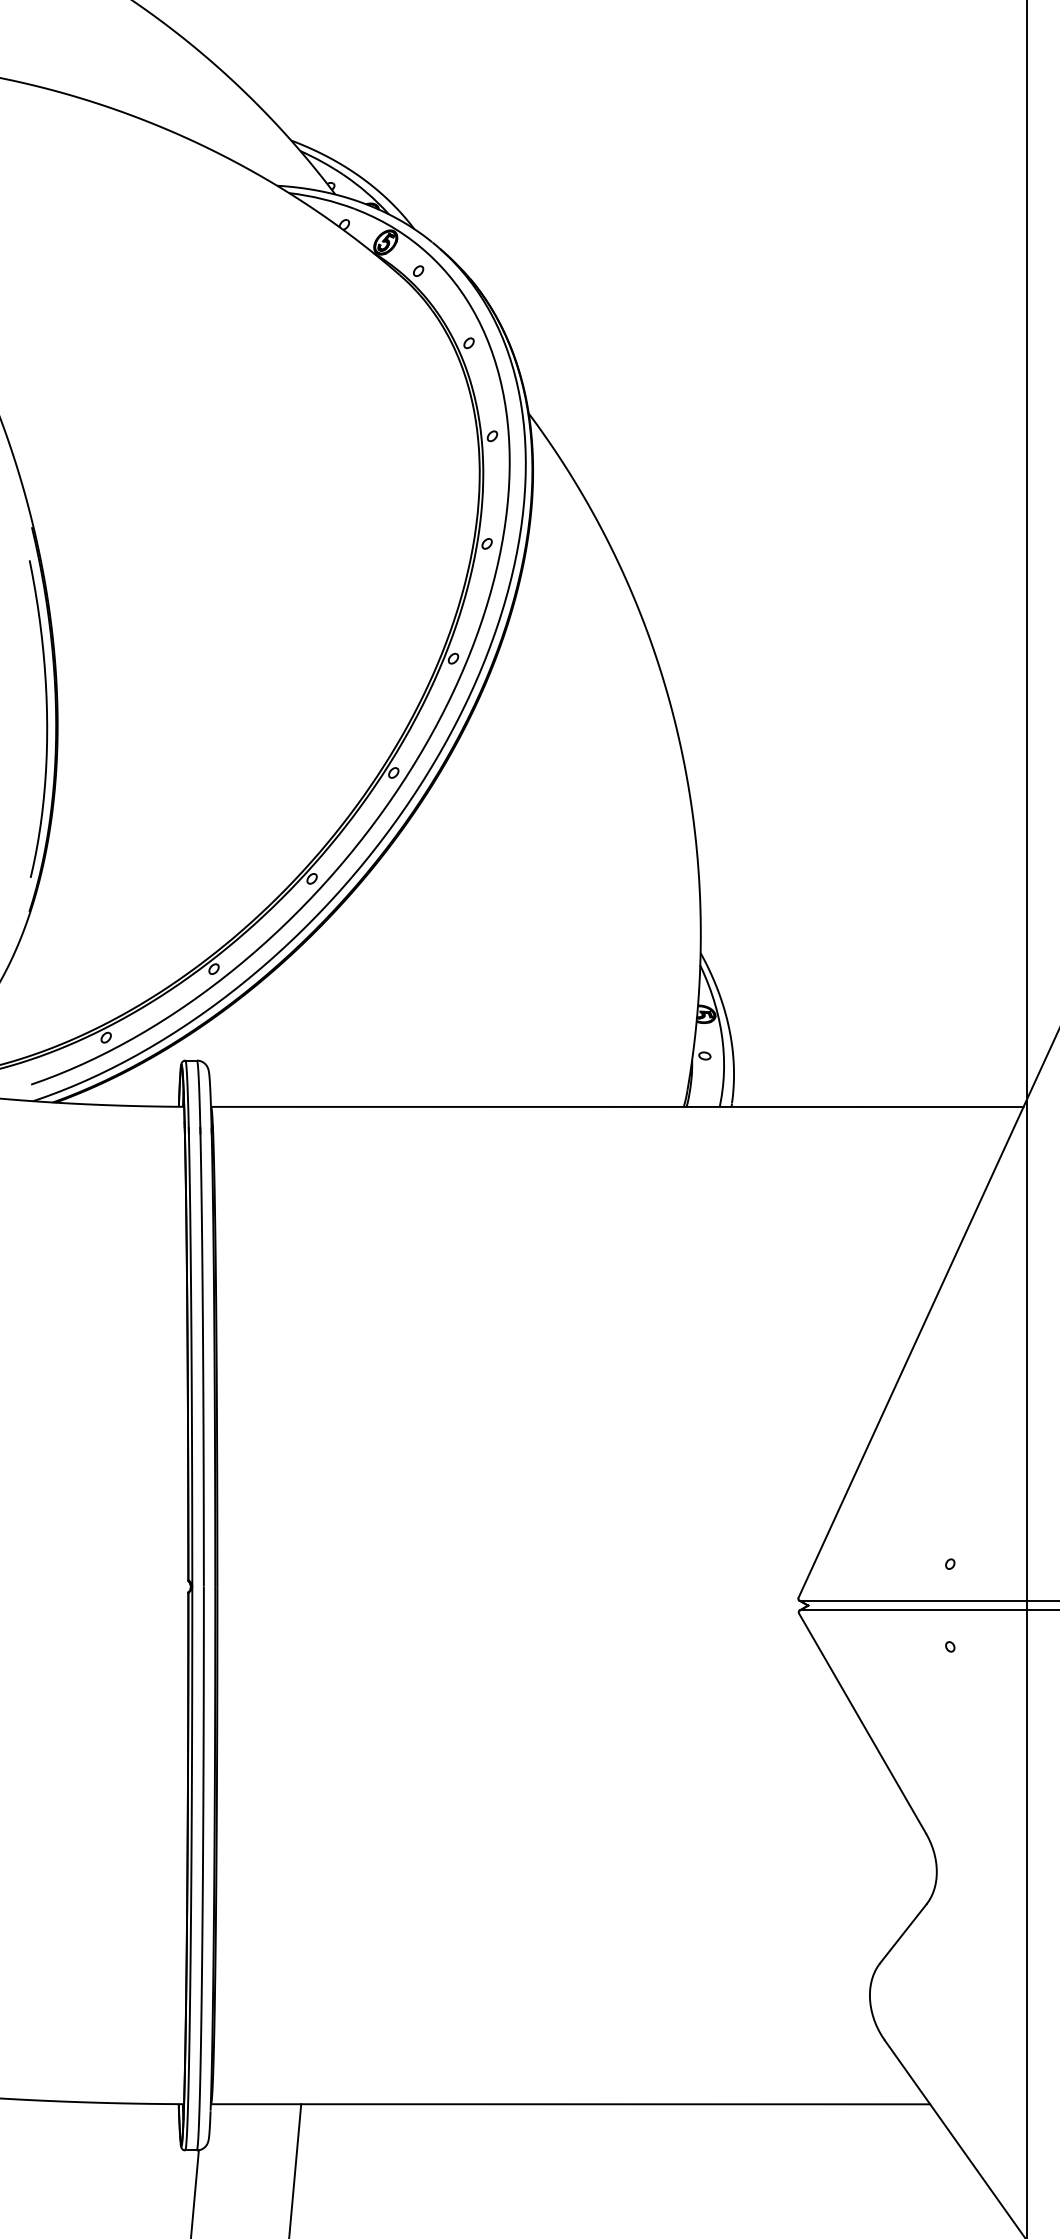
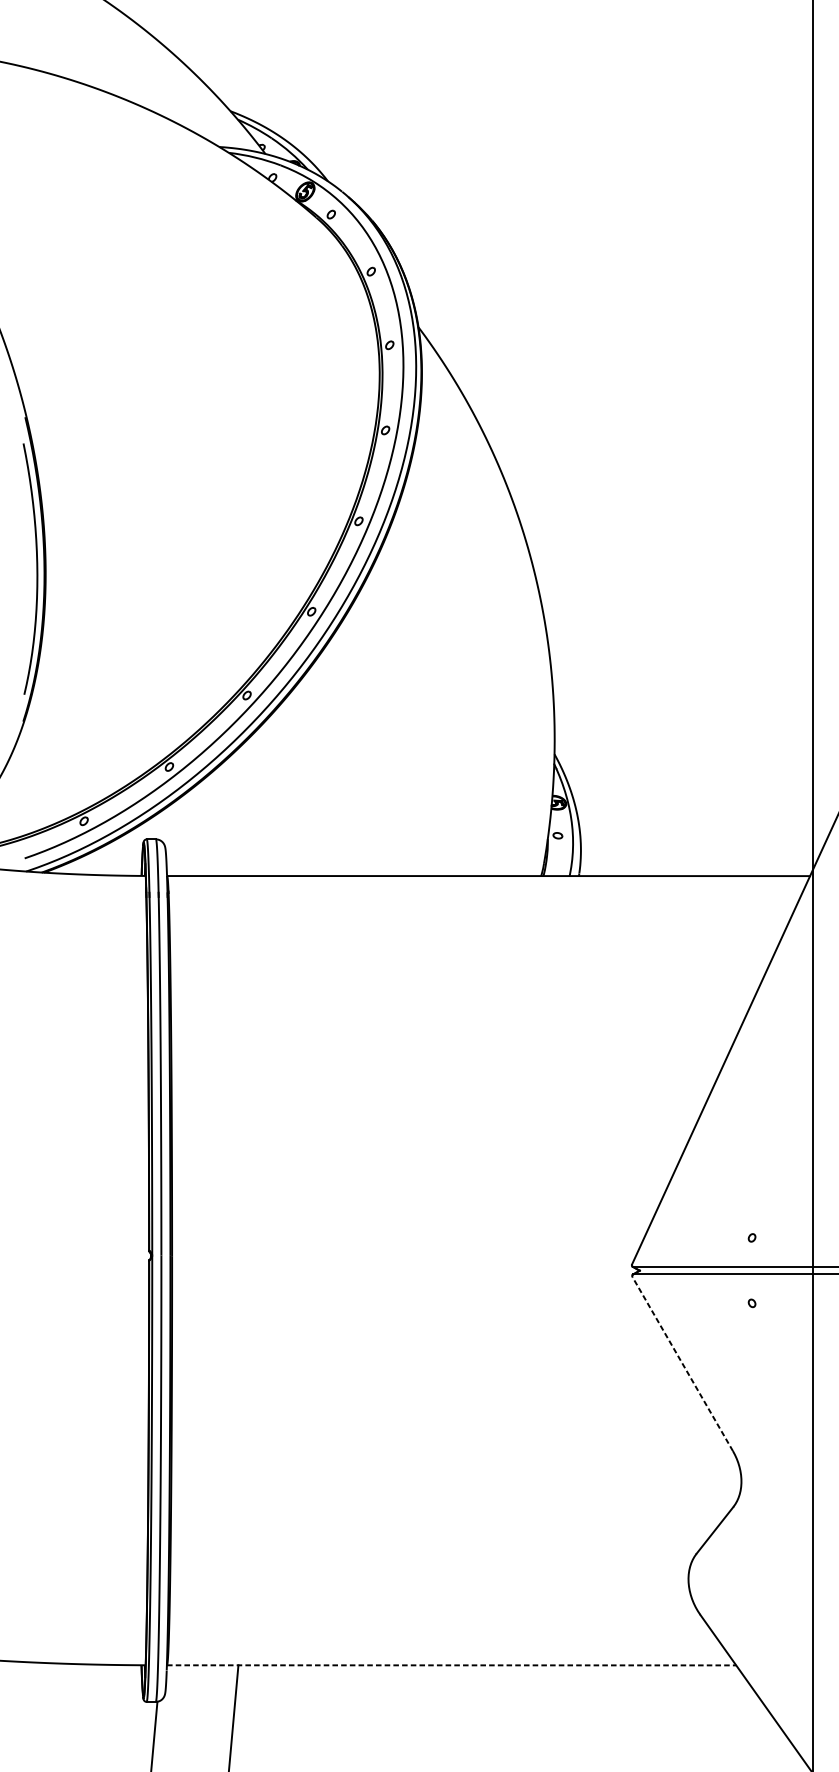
line: (862, 1723) -> (682, 1364), solid -> dashed
line: (570, 2104) -> (451, 1665), solid -> dashed

